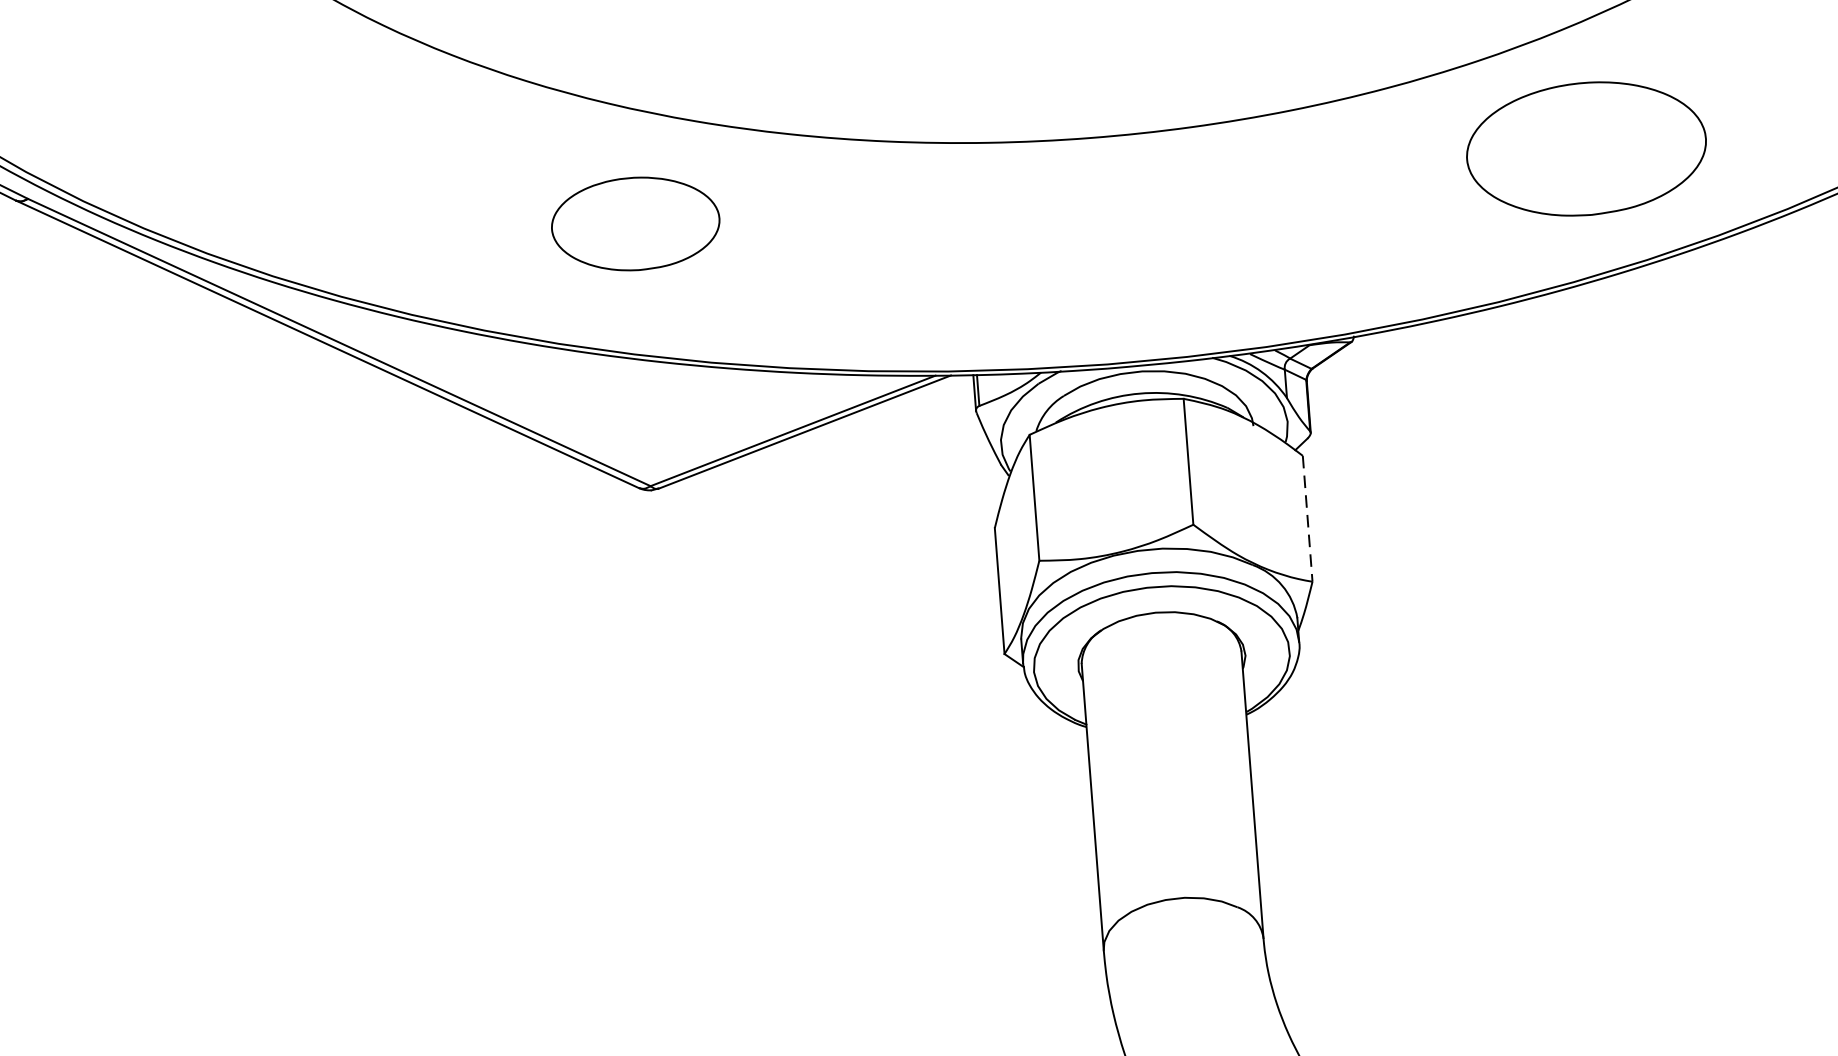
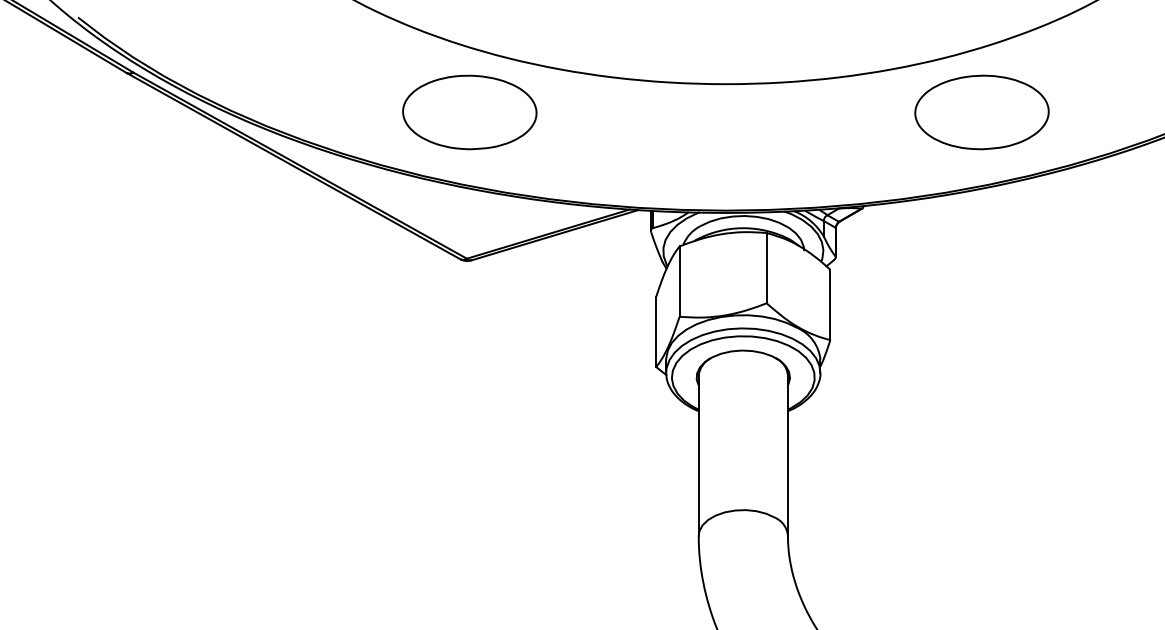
part: (1585, 149) -> (981, 112), moved
part: (635, 224) -> (469, 112), size x1.43
line: (1307, 519) -> (830, 305), dashed -> solid

